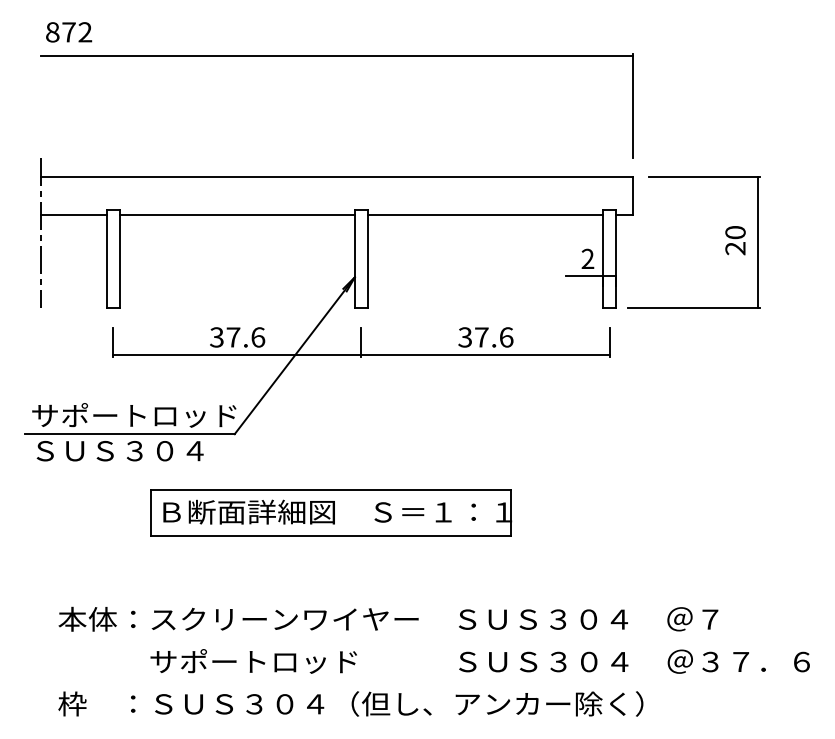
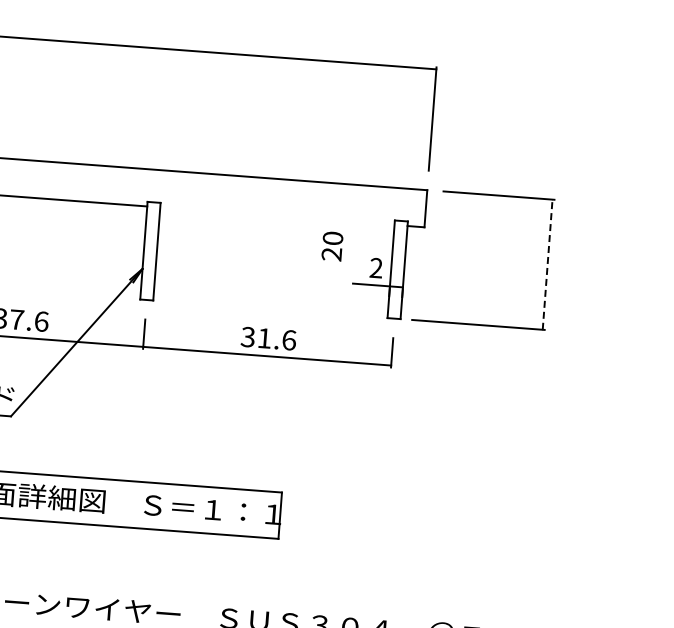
line: (484, 214) -> (276, 216), removed
text: (735, 240) -> (332, 246), moved
line: (758, 242) -> (547, 264), solid -> dashed
text: (481, 337) -> (264, 338), 37.6 -> 31.6

